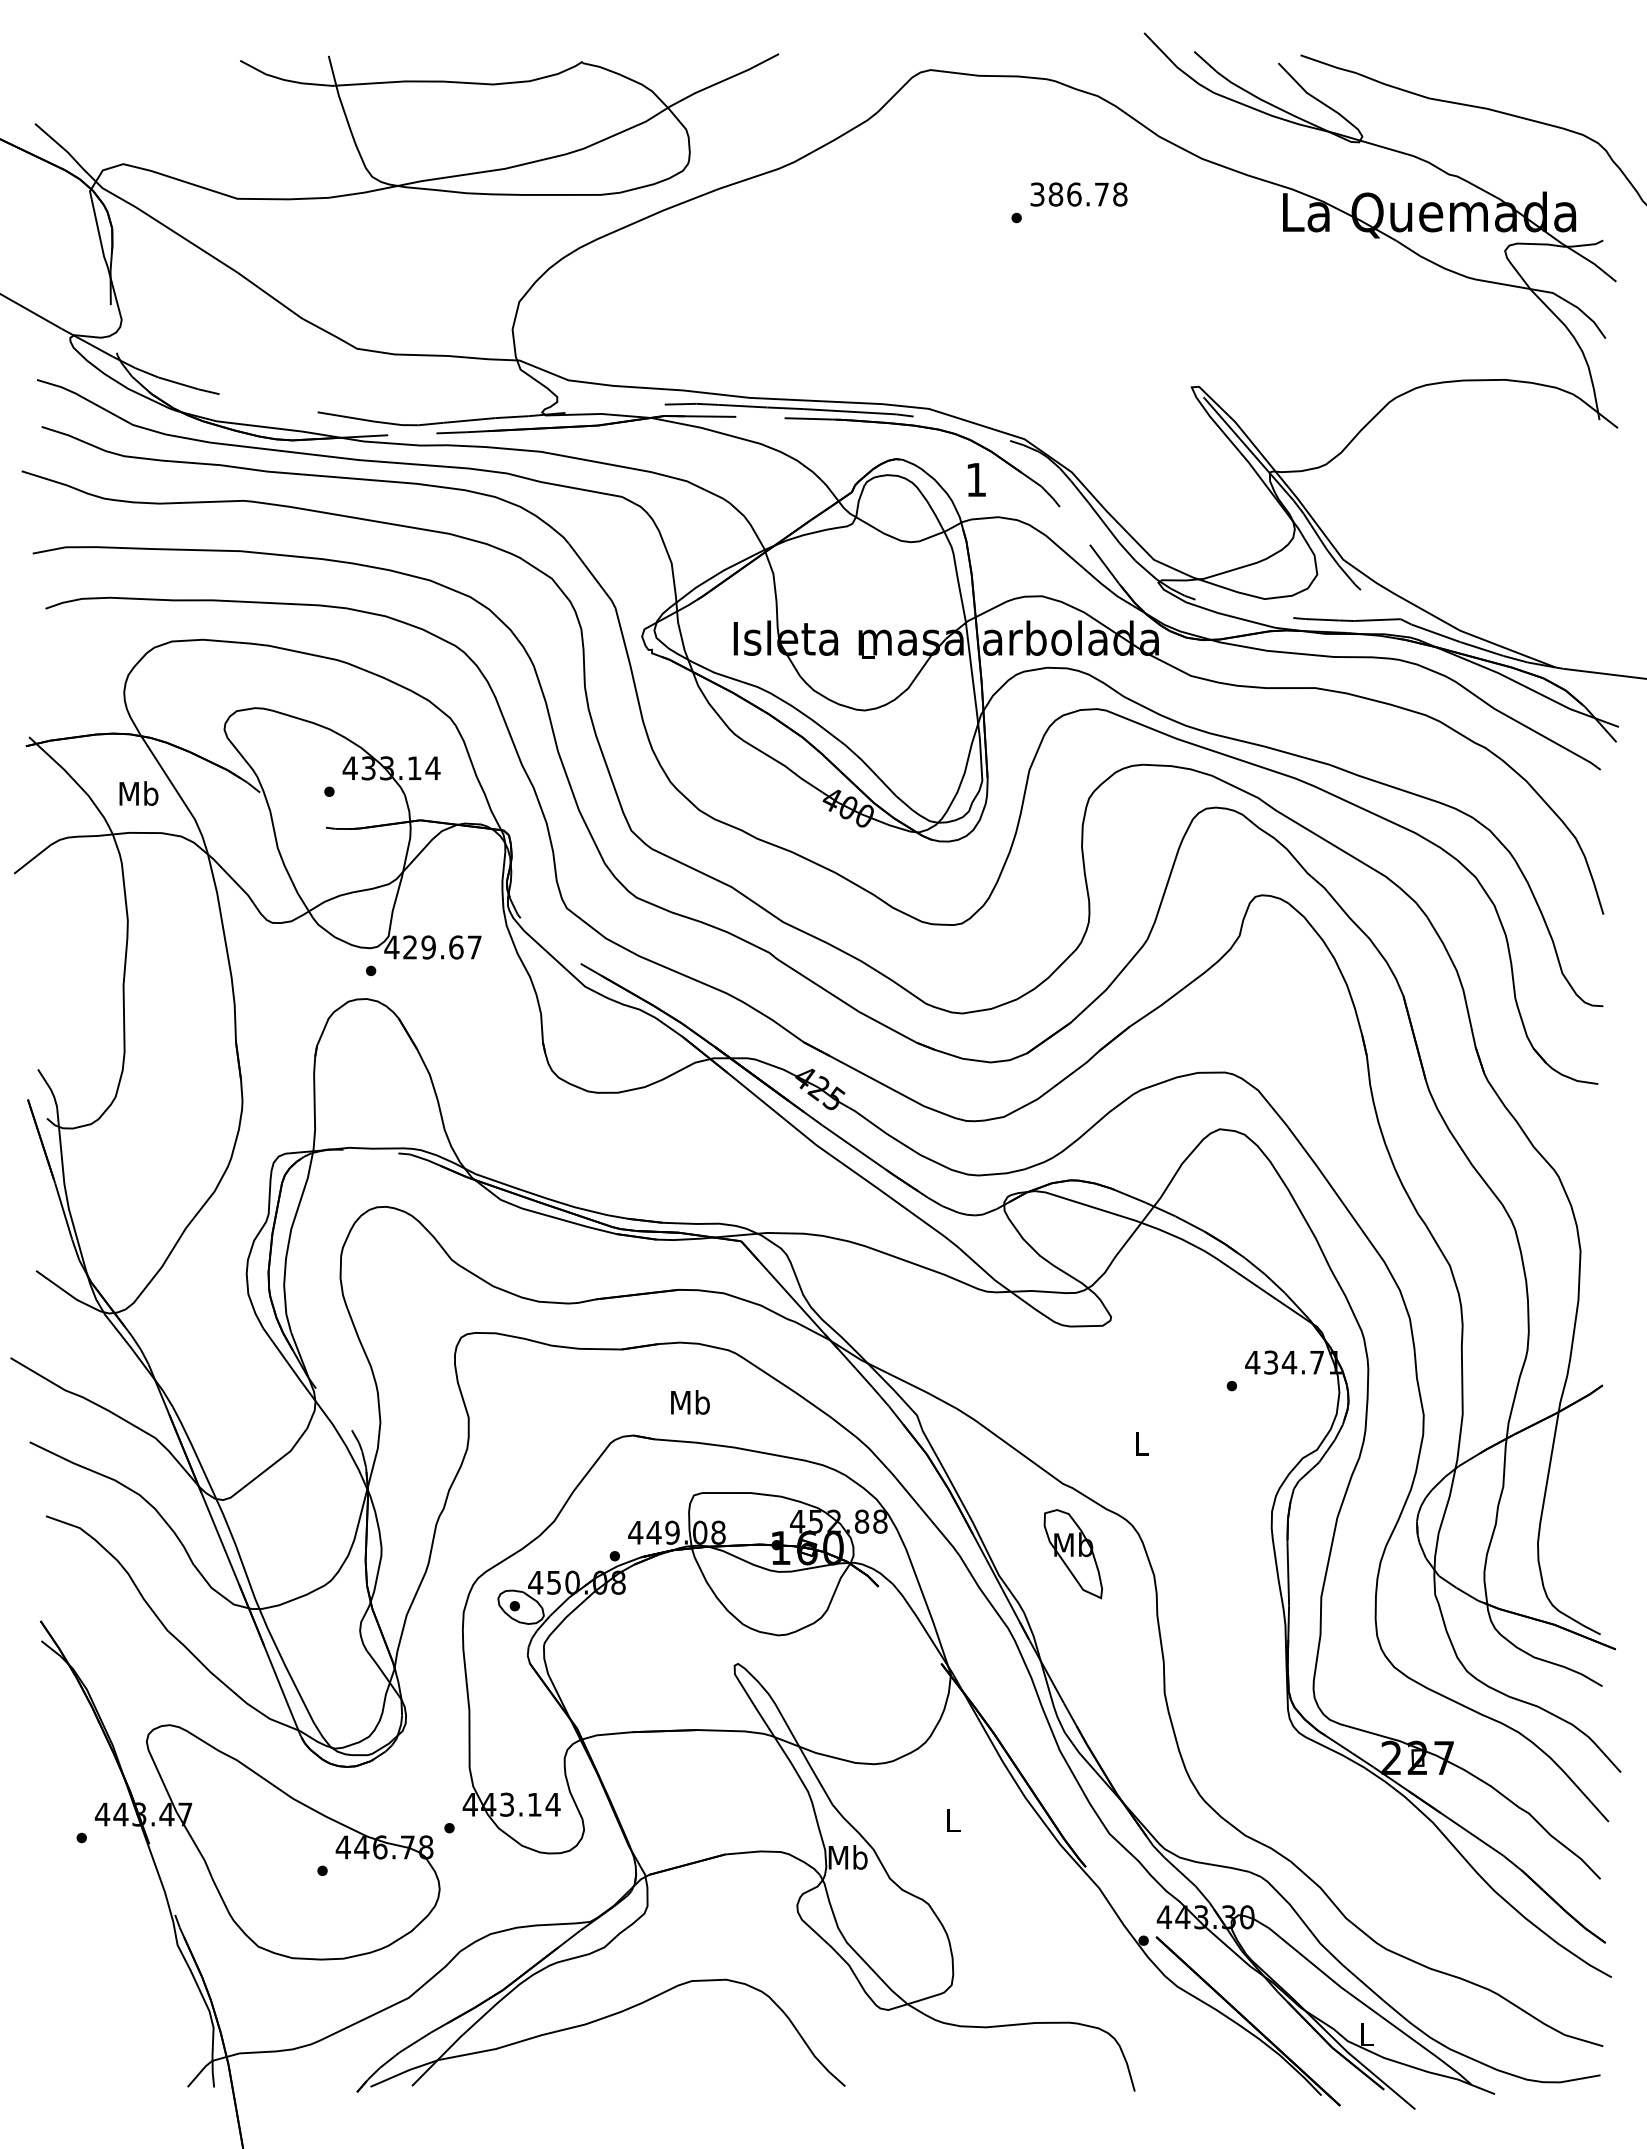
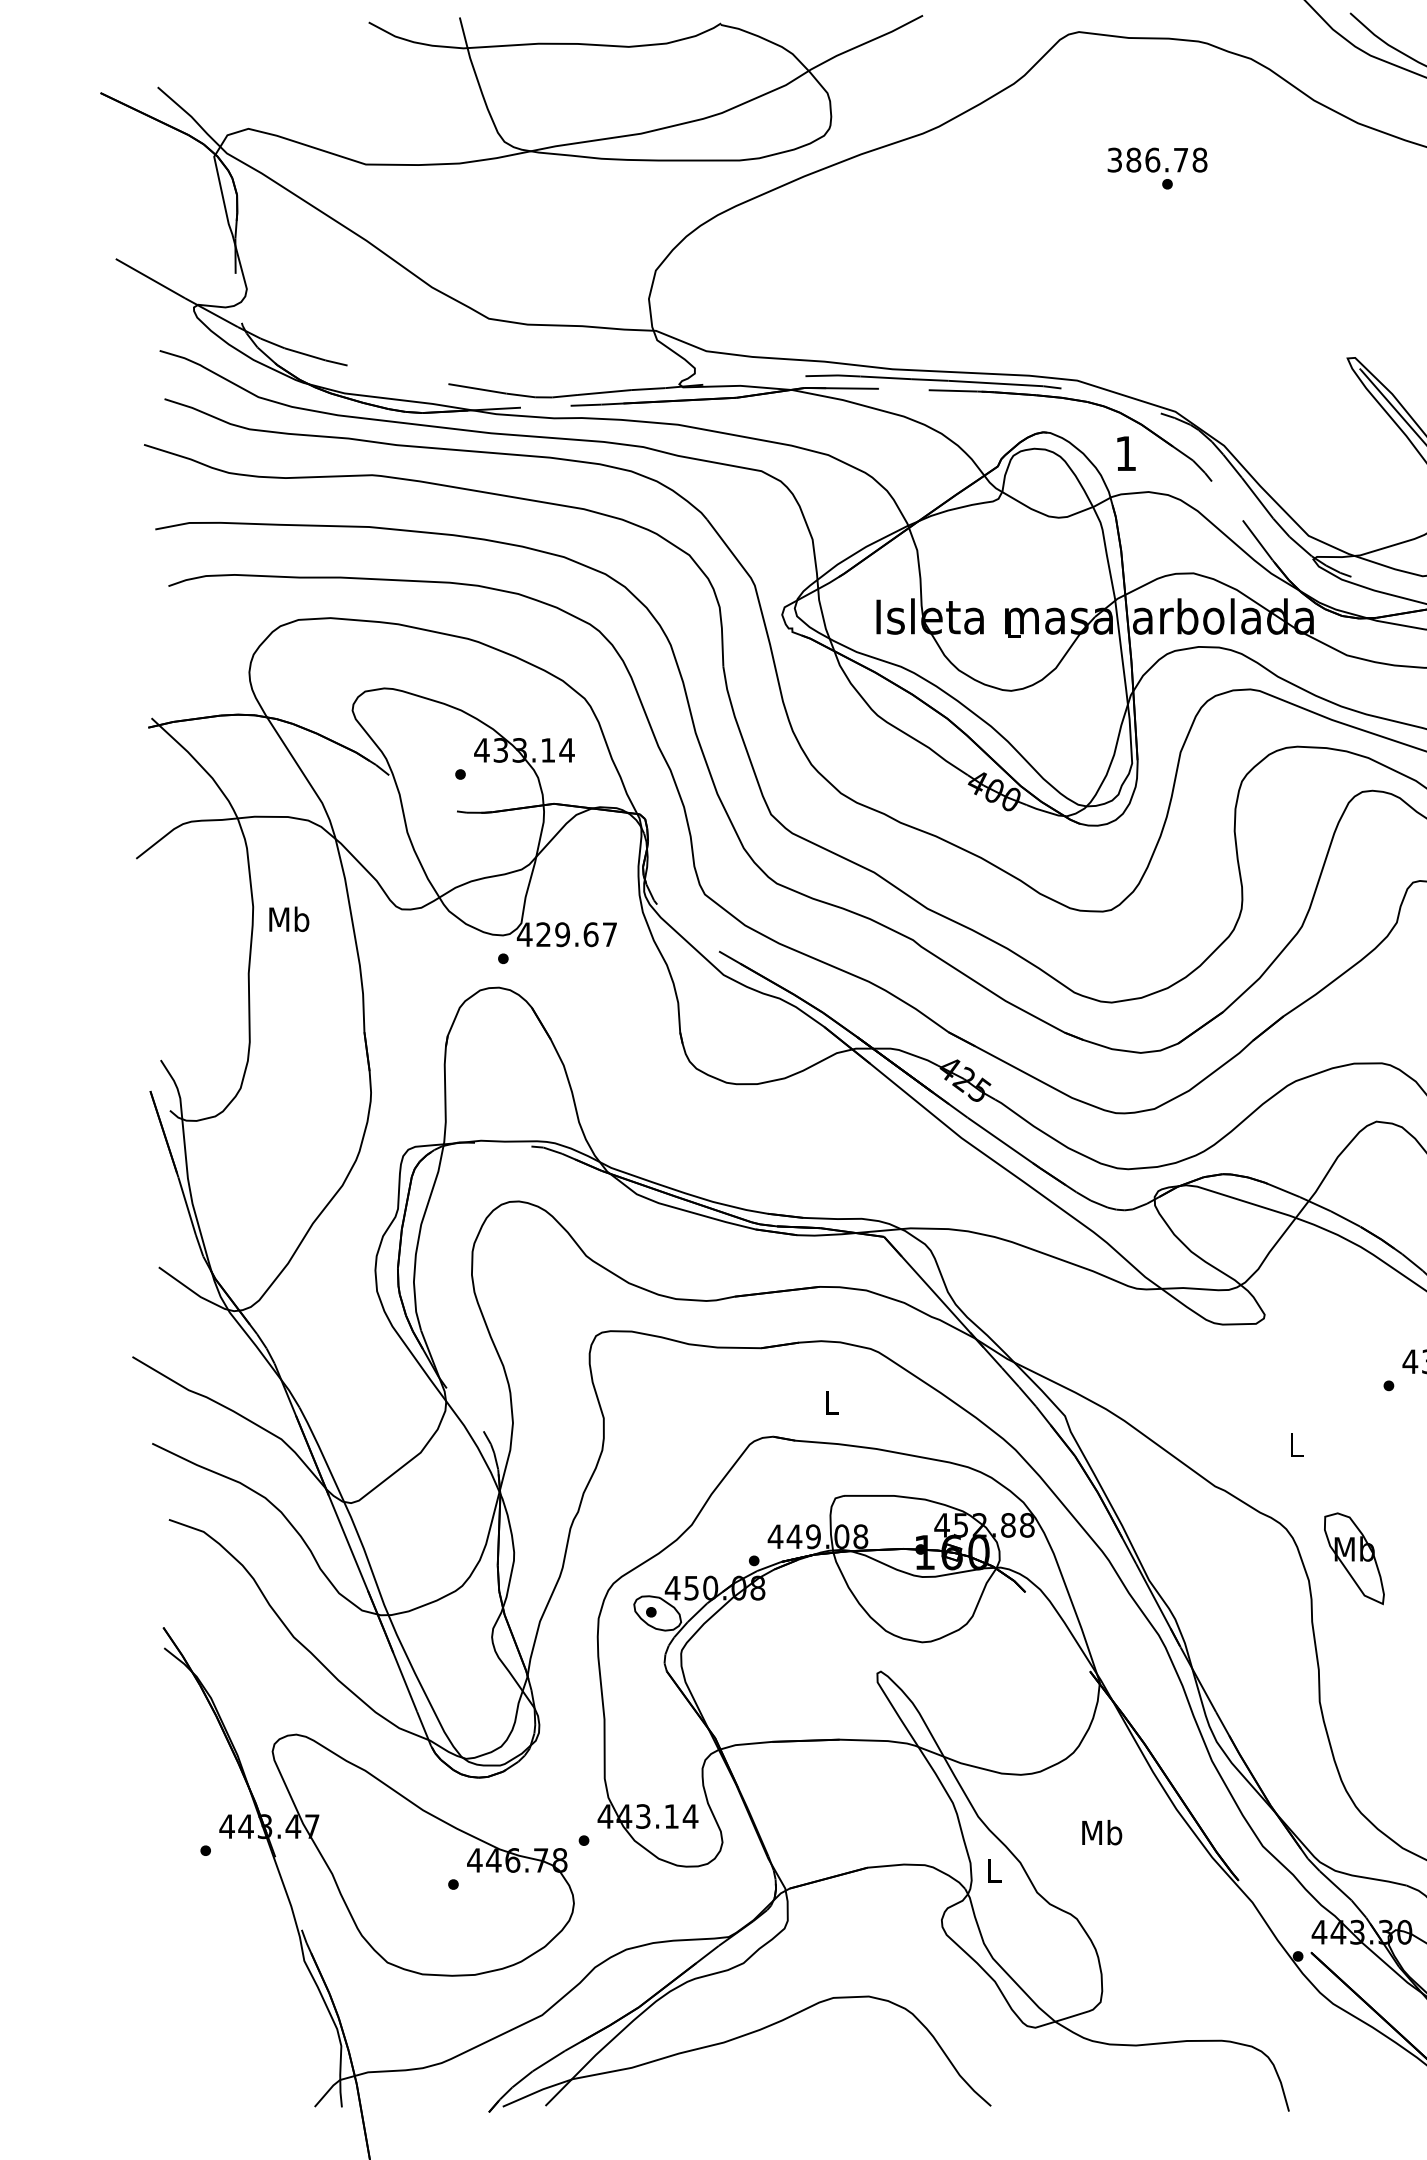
text: (1078, 194) -> (1157, 160), moved
text: (138, 793) -> (288, 919), moved
text: (690, 1402) -> (831, 1402), Mb -> L
part: (1072, 1554) -> (1353, 1559), moved
text: (952, 1820) -> (1101, 1832), L -> Mb
text: (847, 1857) -> (993, 1870), Mb -> L

